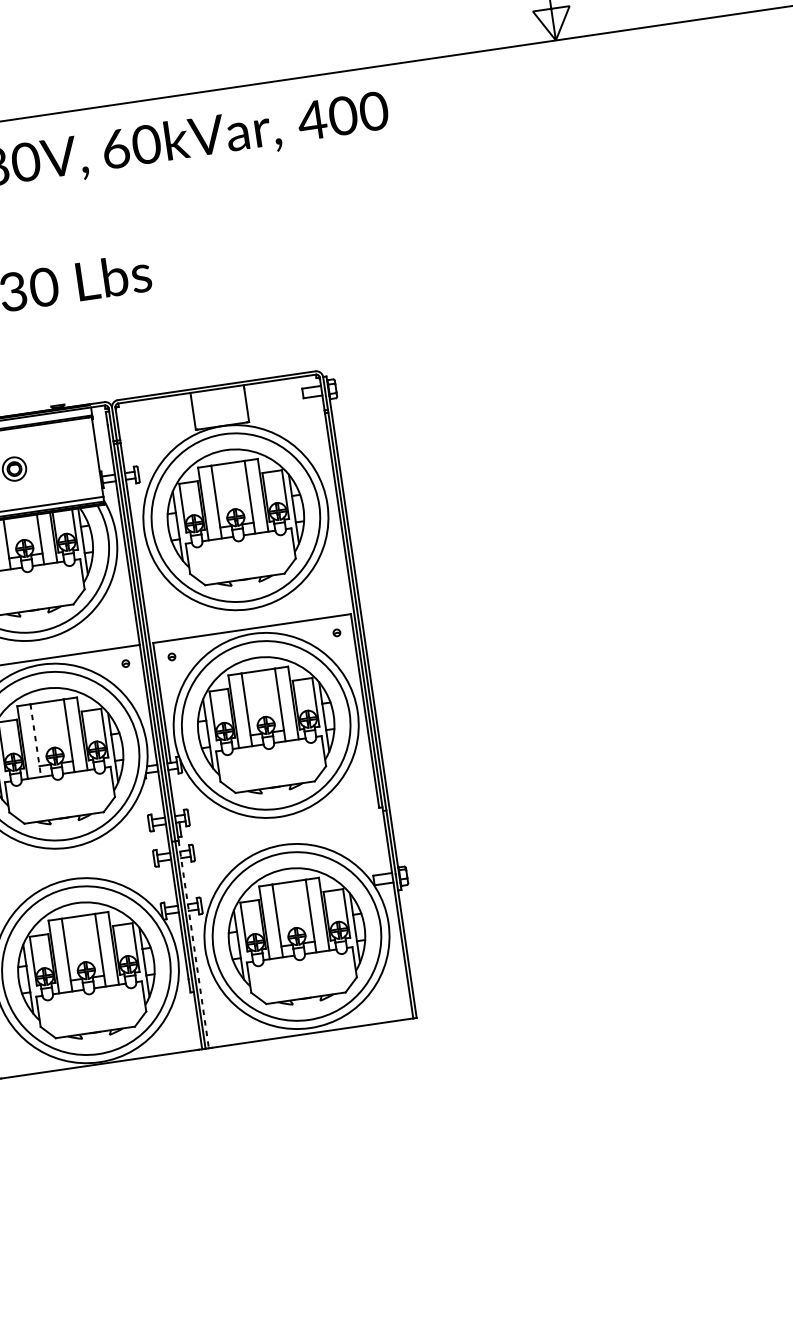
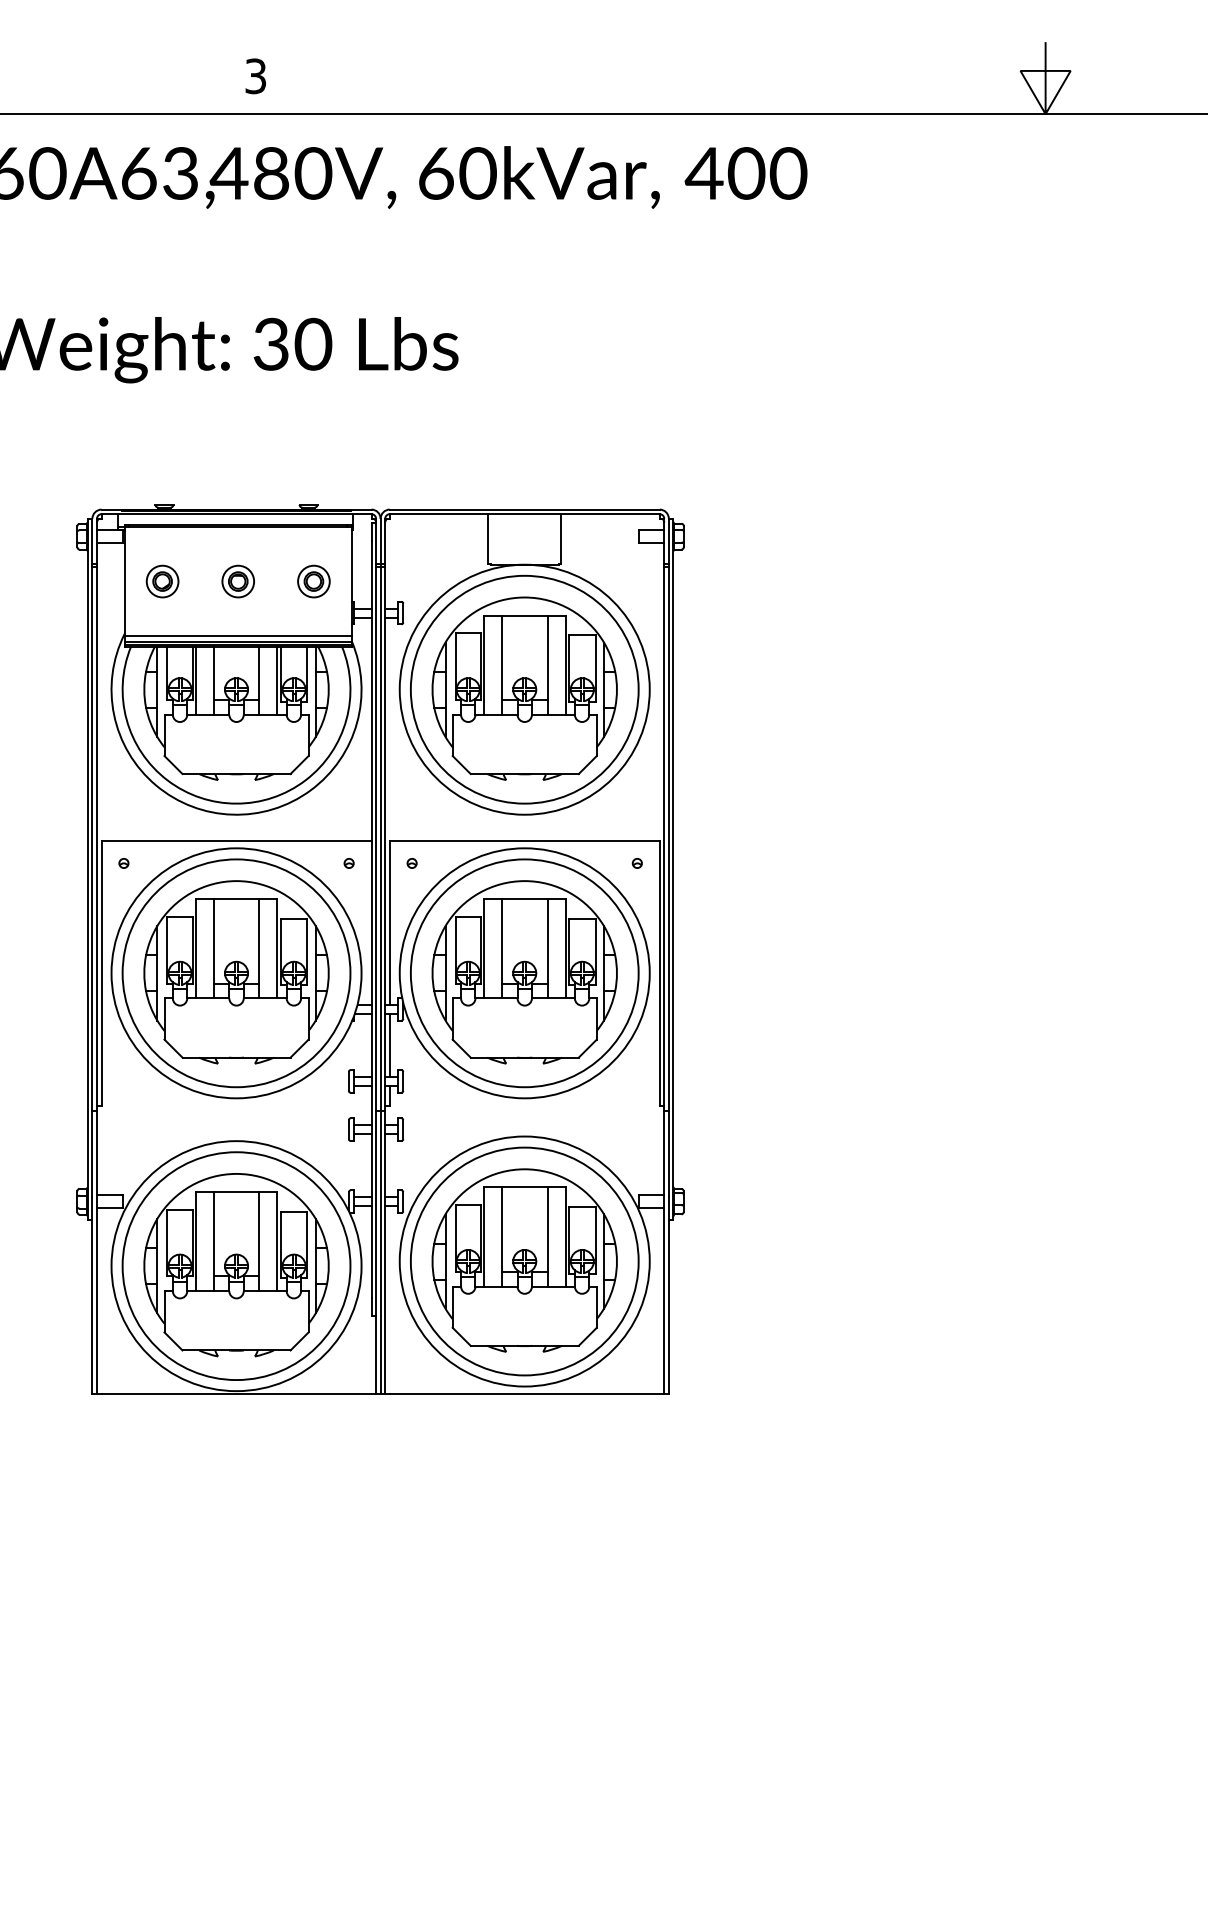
part: (69, 460) -> (313, 581), added
line: (35, 740) -> (213, 948), dashed -> solid
line: (174, 791) -> (389, 1044), added
line: (194, 944) -> (385, 1252), dashed -> solid

